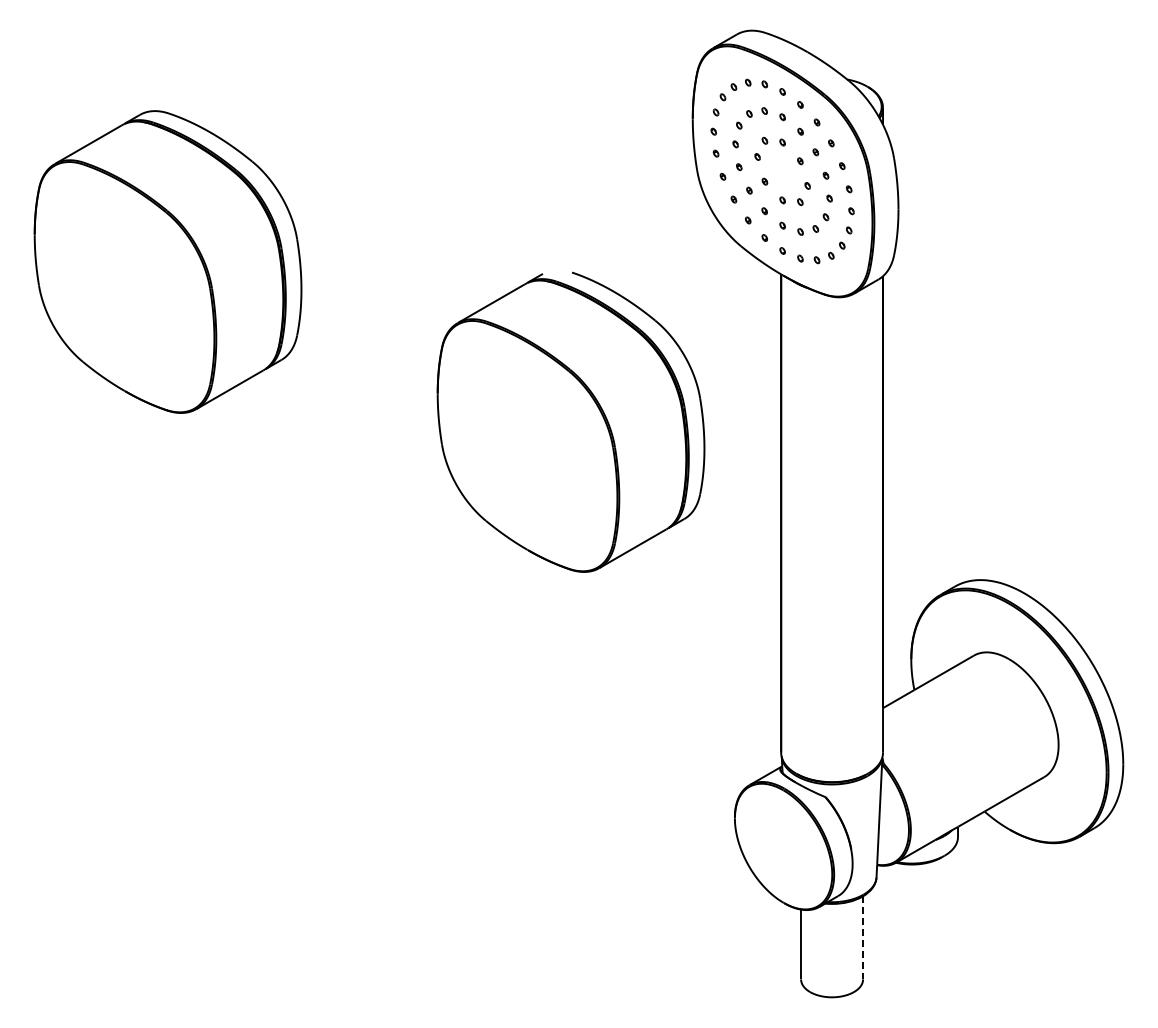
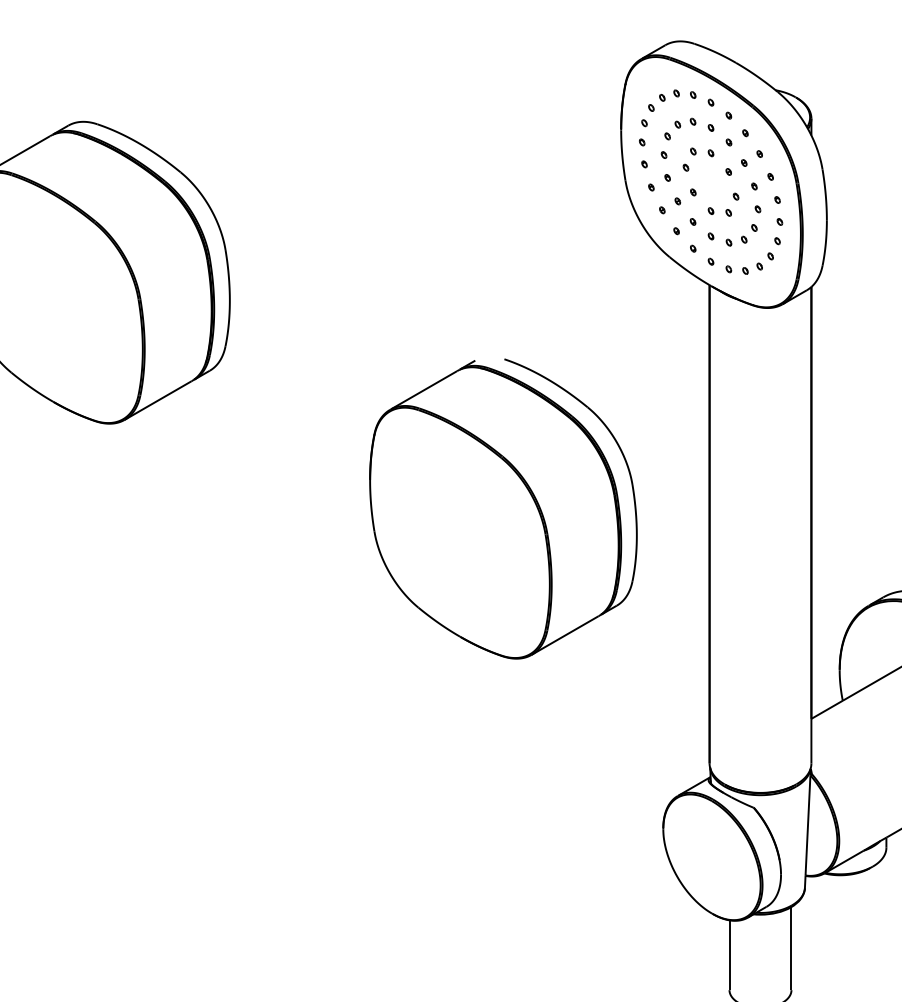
part: (570, 421) -> (502, 508), moved
line: (863, 937) -> (791, 948), dashed -> solid

